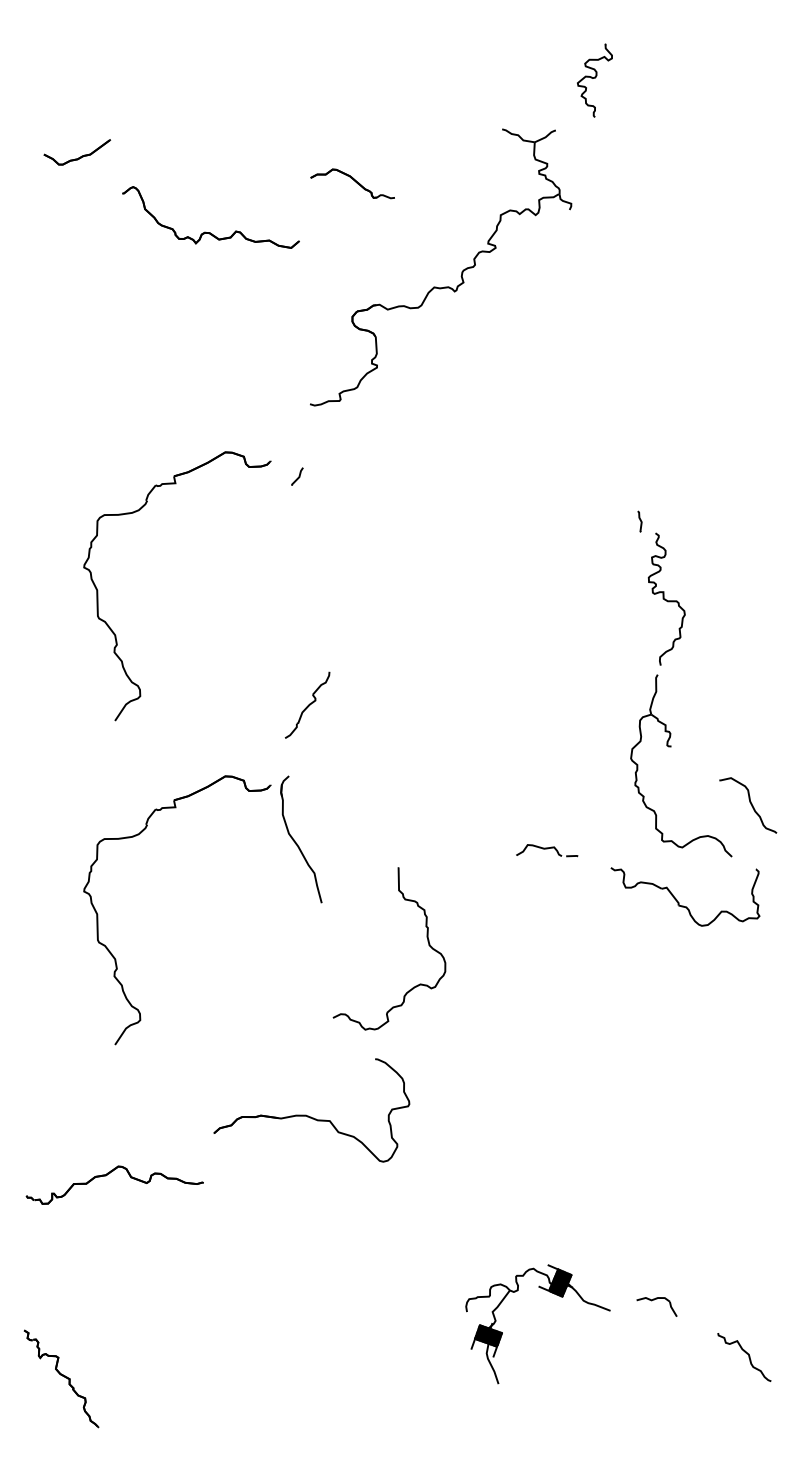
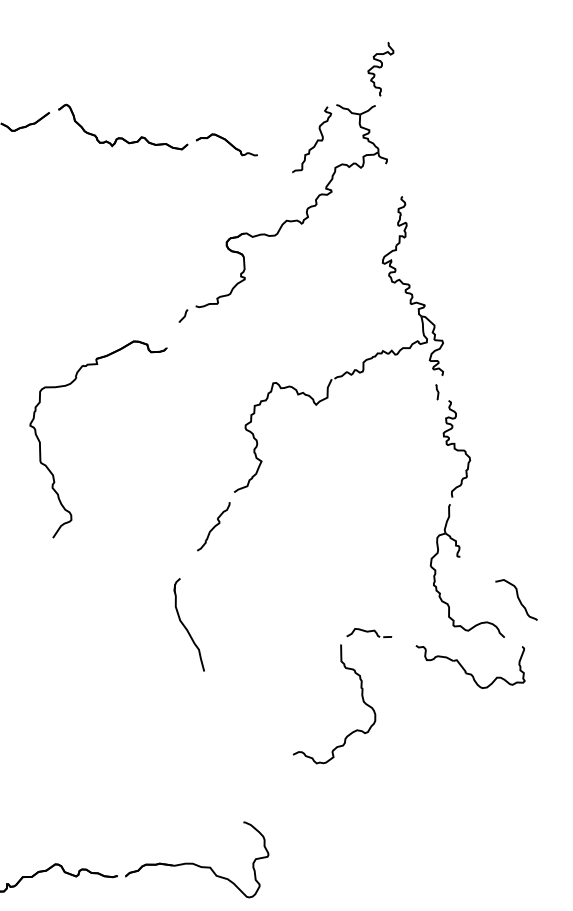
curve: (594, 78) -> (380, 67), moved
curve: (474, 179) -> (316, 141), added
part: (205, 231) -> (119, 137), moved
line: (298, 476) -> (184, 315), moved
part: (515, 493) -> (346, 371), added
part: (307, 704) -> (213, 526), moved
curve: (426, 937) -> (361, 695), moved
part: (115, 957) -> (53, 711), removed
part: (311, 1110) -> (196, 859), moved

